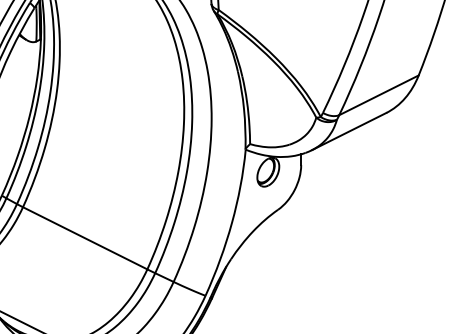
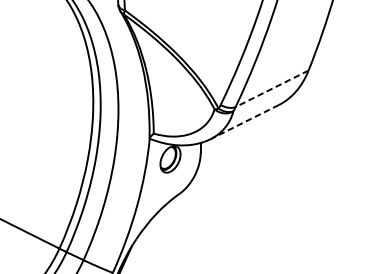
line: (378, 95) -> (271, 88), solid -> dashed
line: (348, 131) -> (244, 122), solid -> dashed

